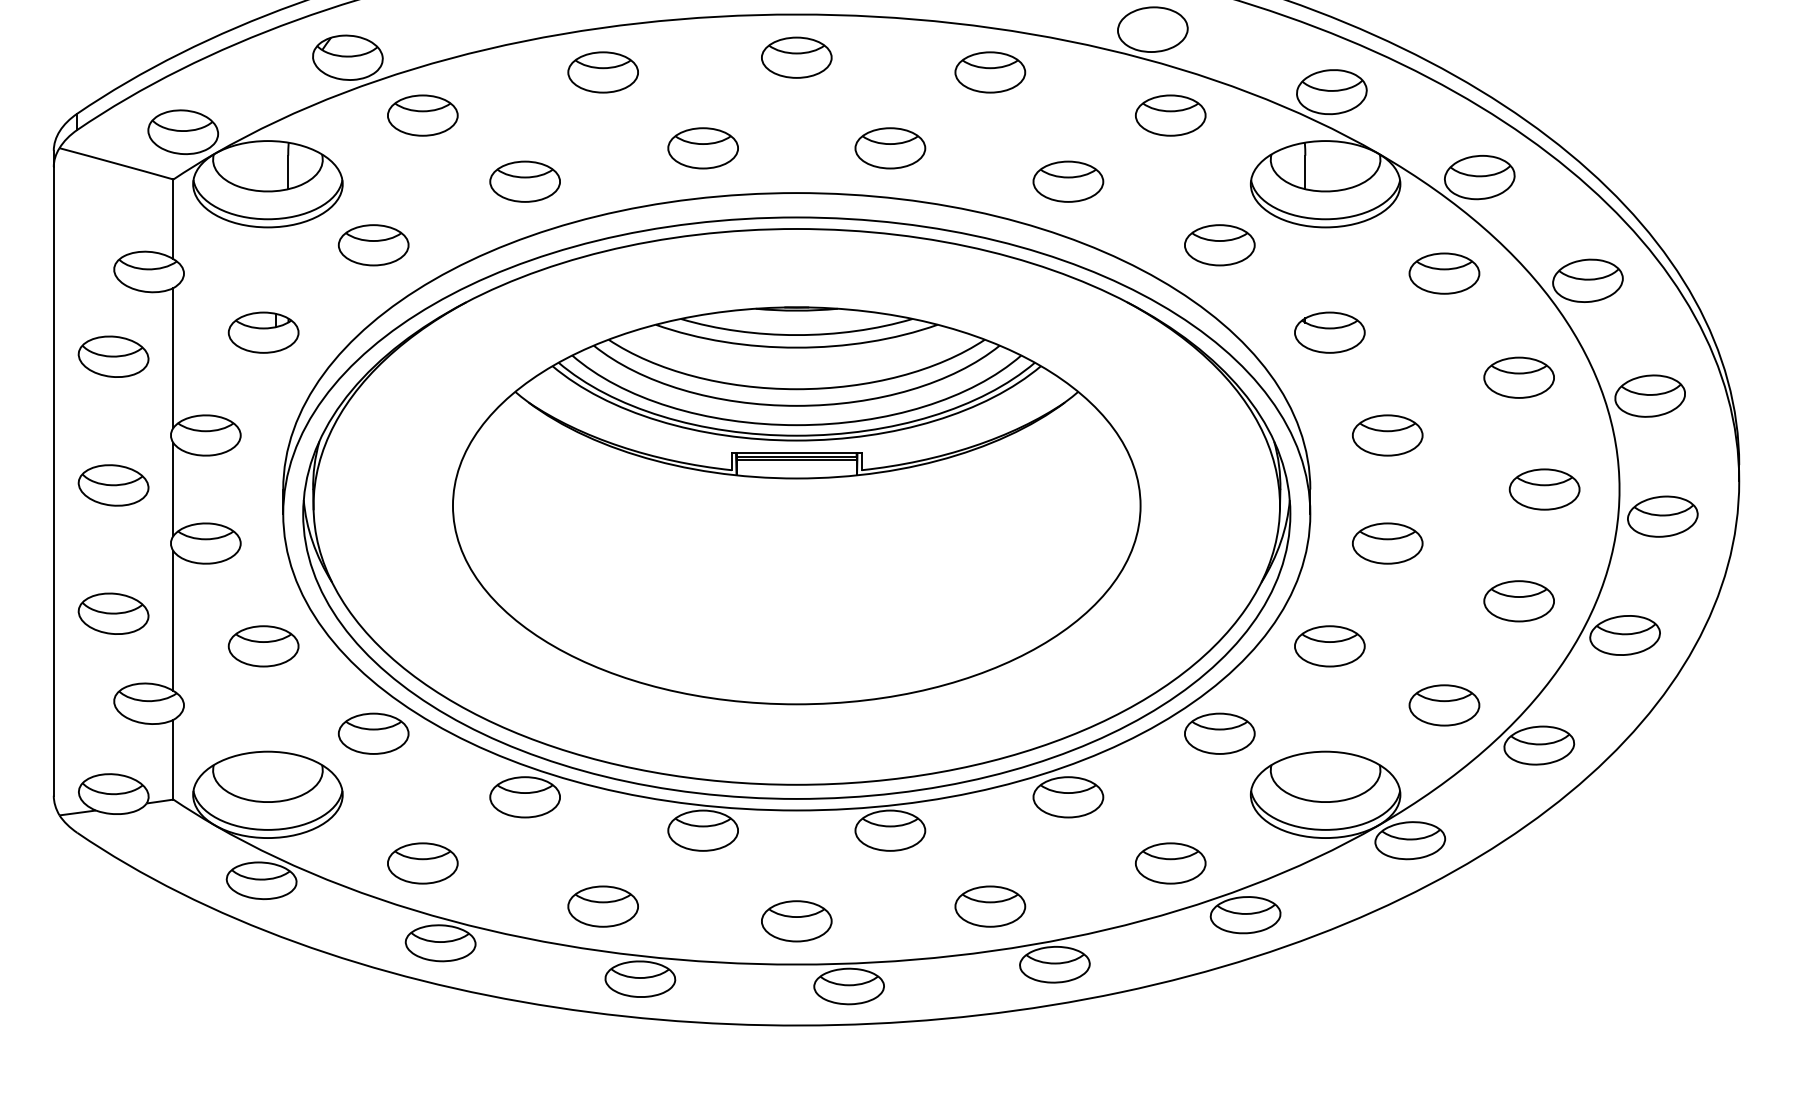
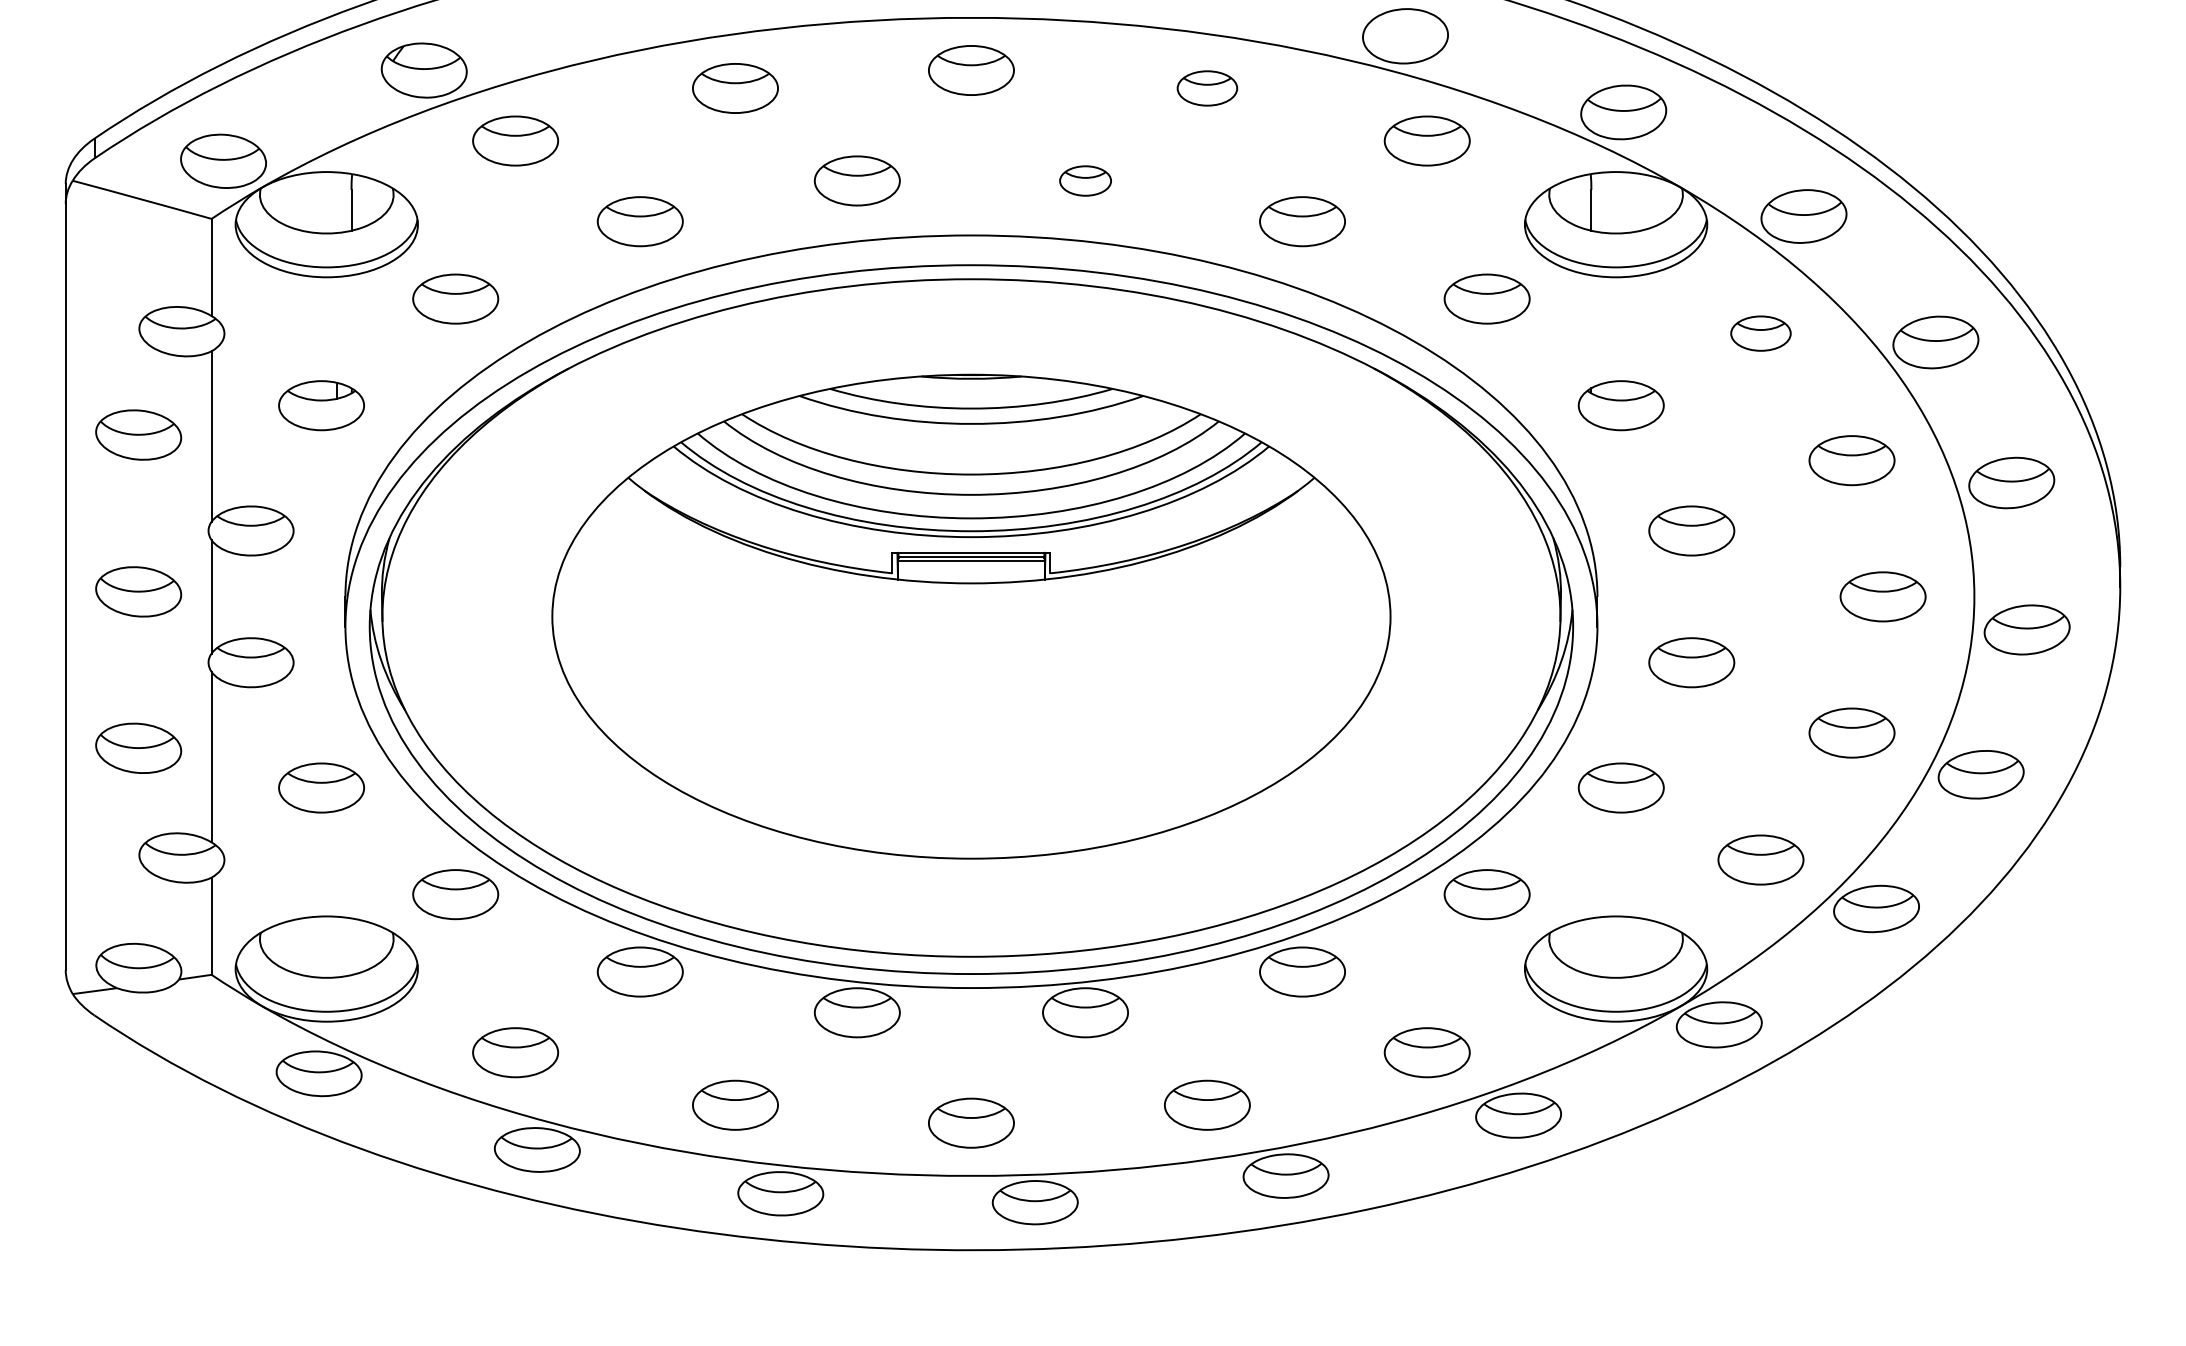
part: (990, 72) -> (1207, 88), size x0.7
part: (890, 148) -> (1085, 181), size x0.6
part: (1444, 273) -> (1761, 333), size x0.7

